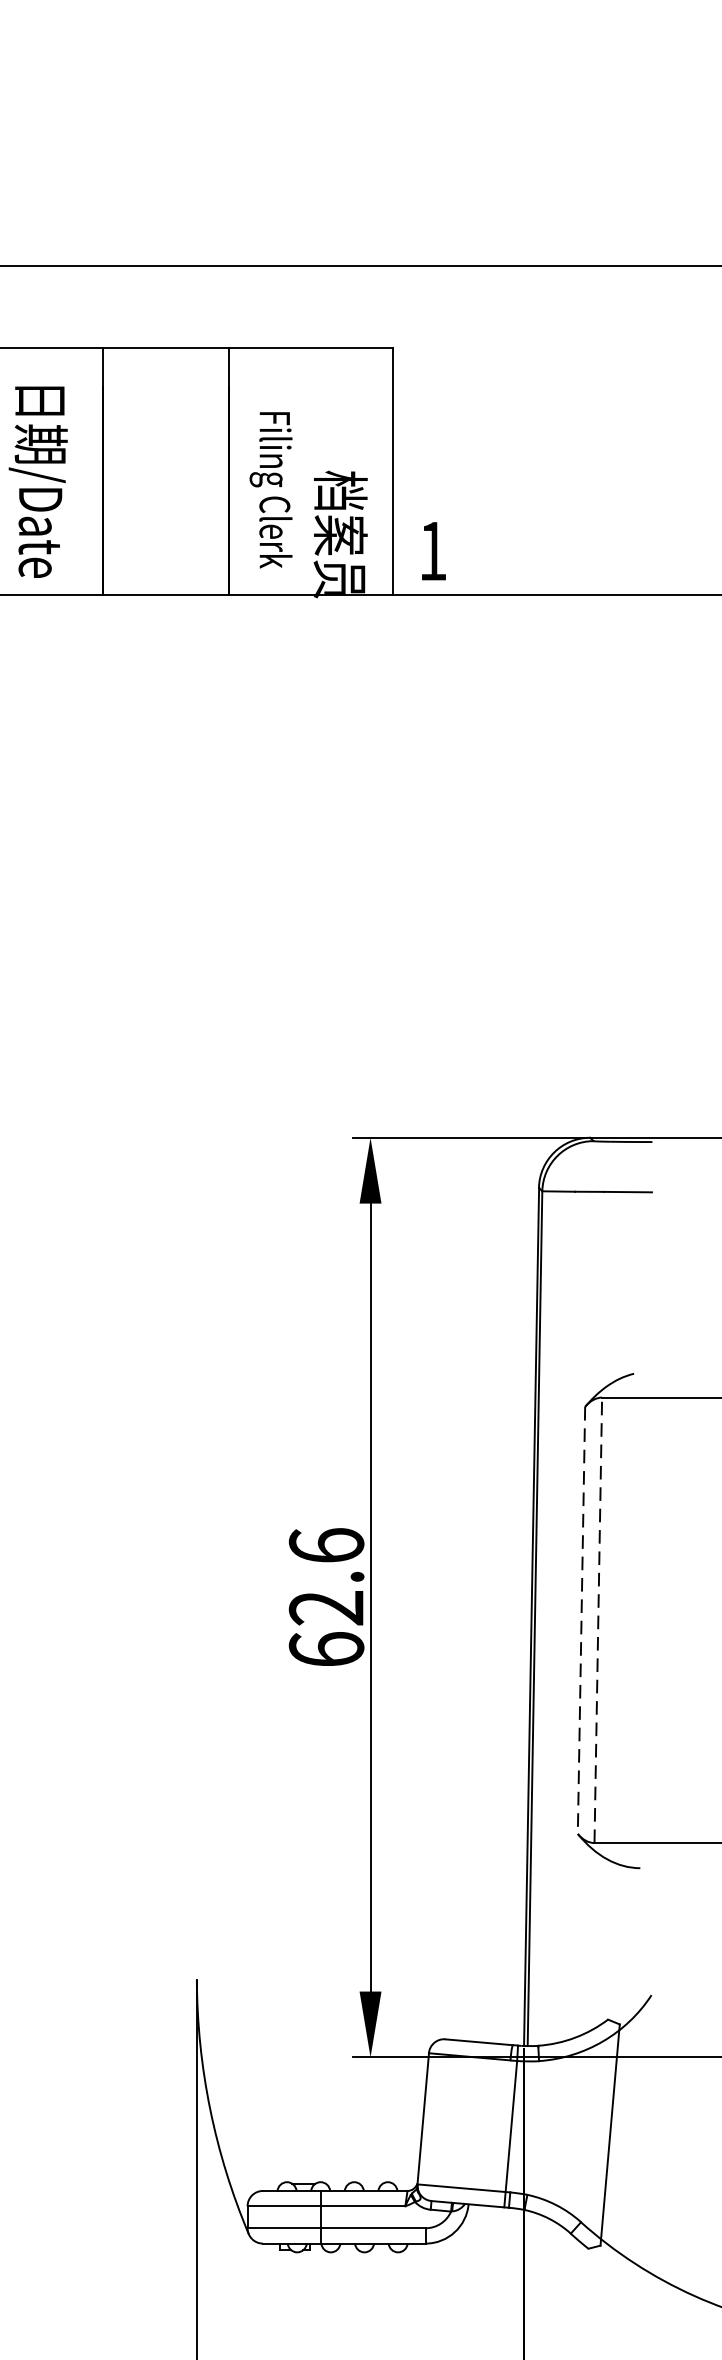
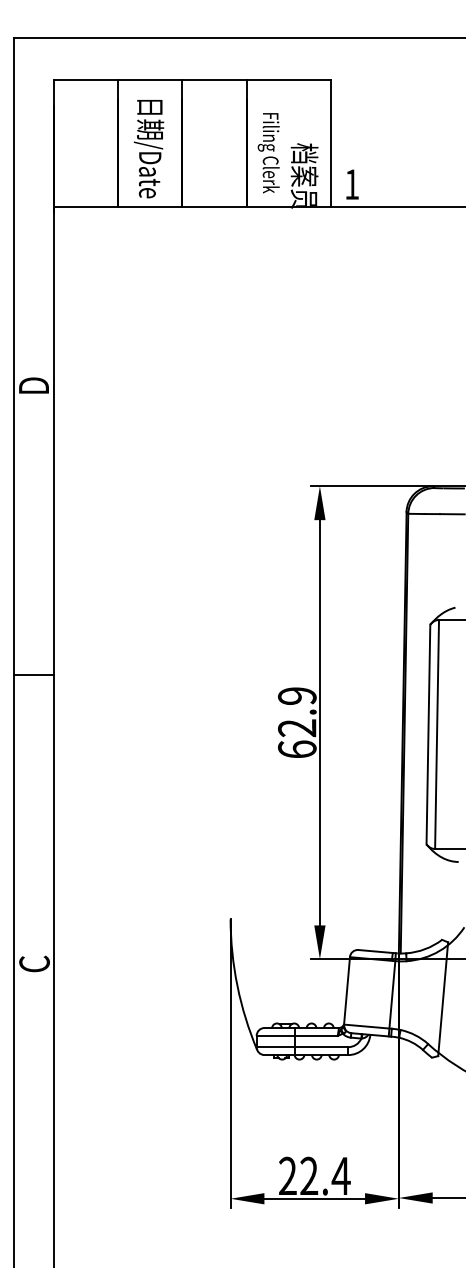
text: (326, 1544) -> (297, 695), 62.6 -> 62.9
line: (581, 1620) -> (428, 734), dashed -> solid
line: (599, 1620) -> (437, 734), dashed -> solid

